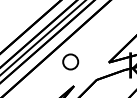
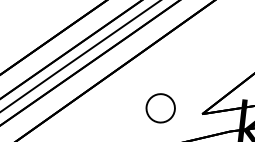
part: (70, 61) -> (160, 107), moved

